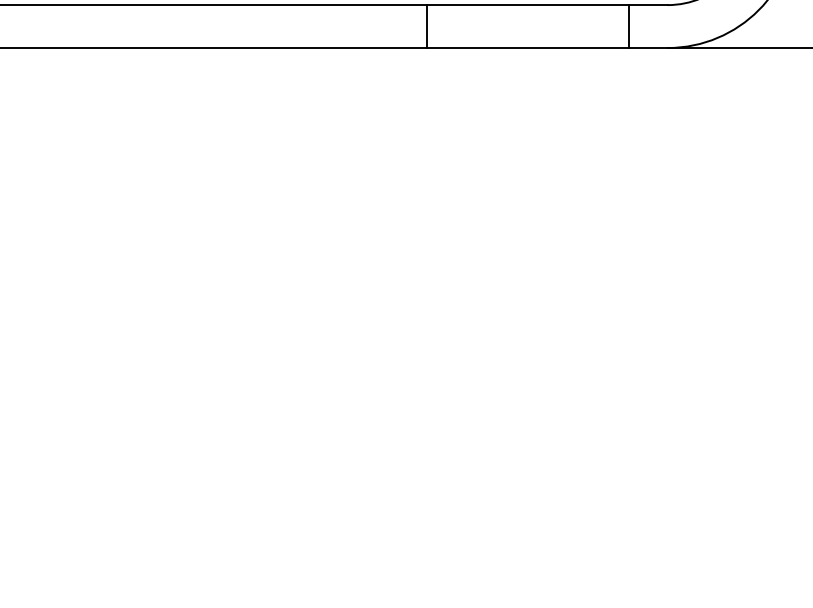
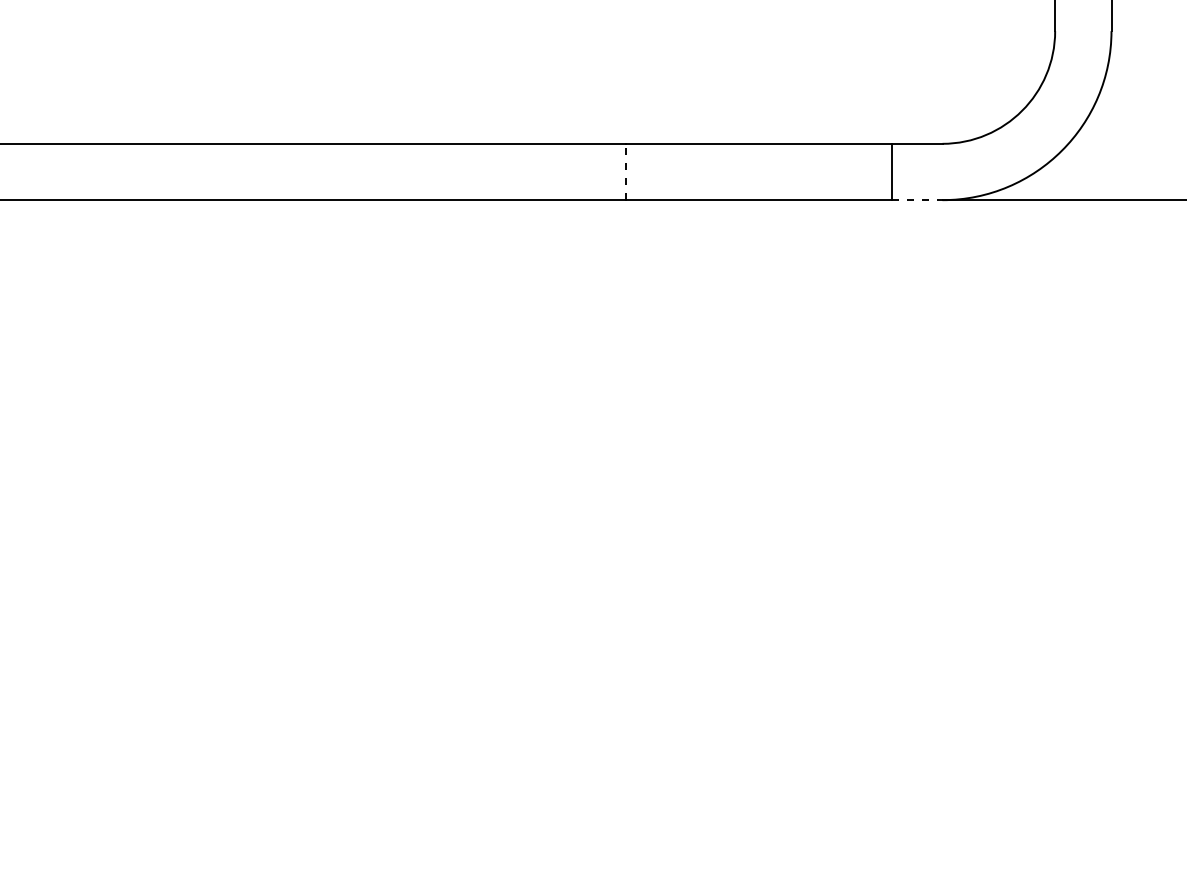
line: (426, 26) -> (625, 171), solid -> dashed
line: (648, 48) -> (917, 200), solid -> dashed

